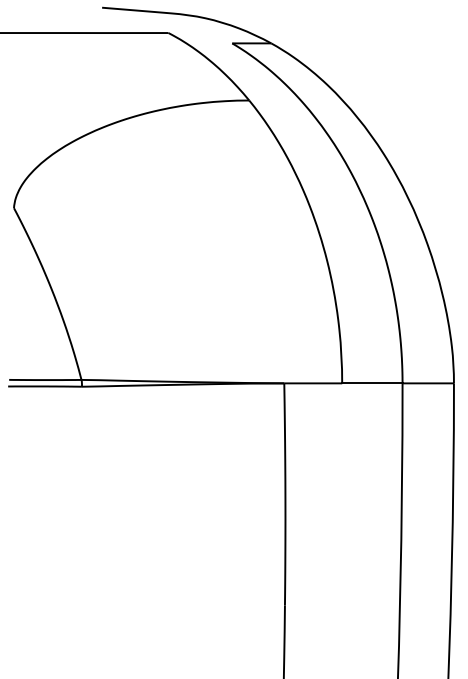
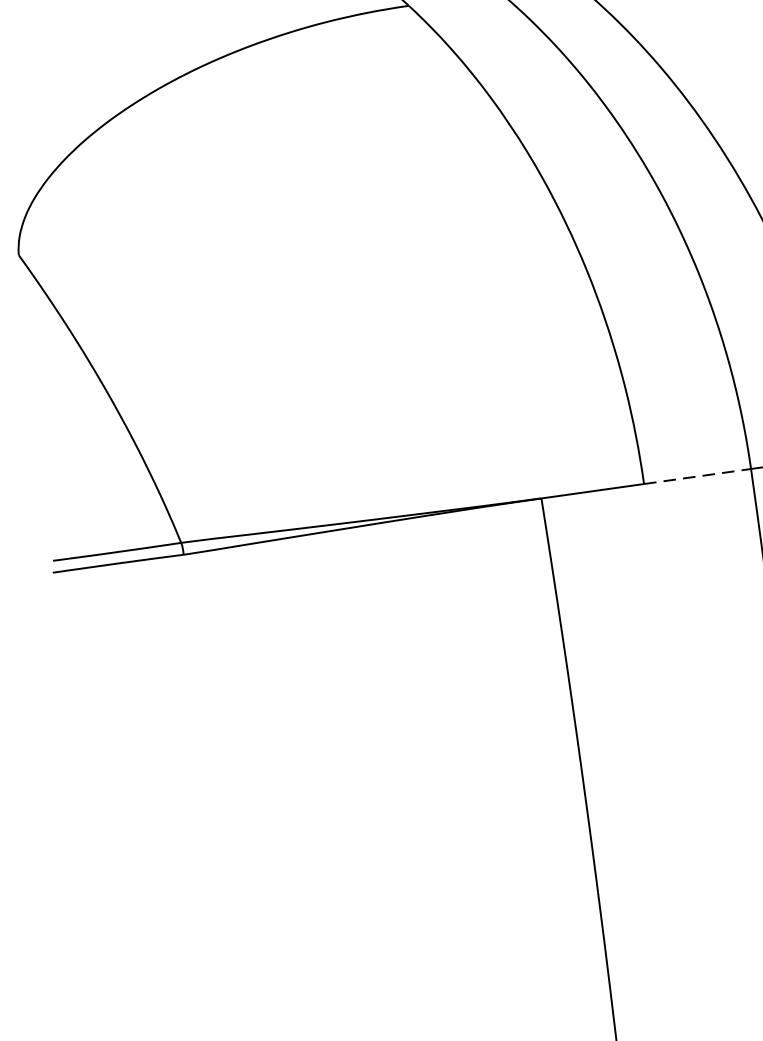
line: (372, 383) -> (697, 476), solid -> dashed

